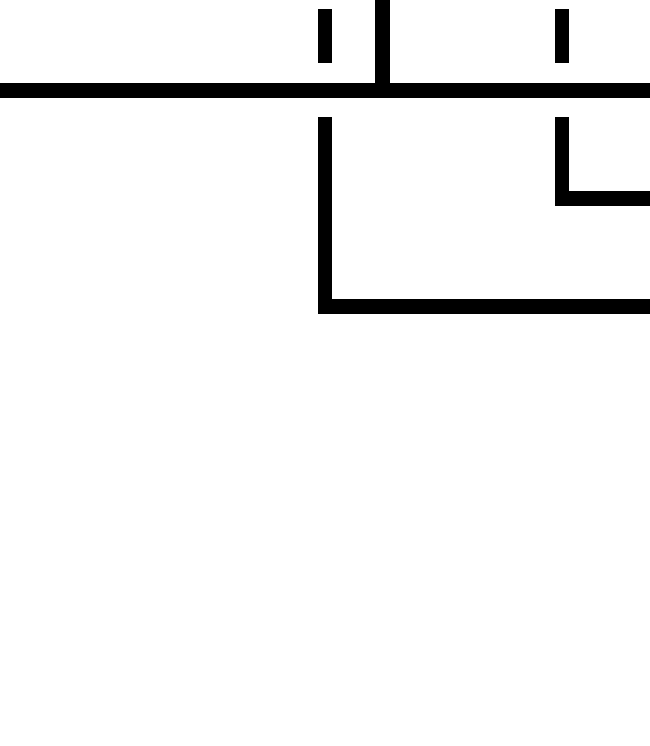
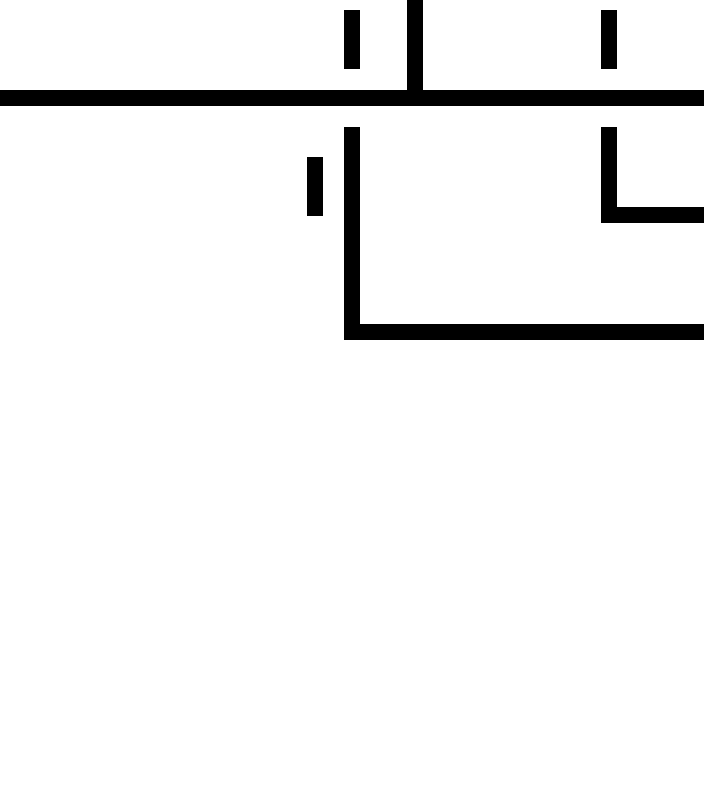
line: (290, 171) -> (314, 185), added

